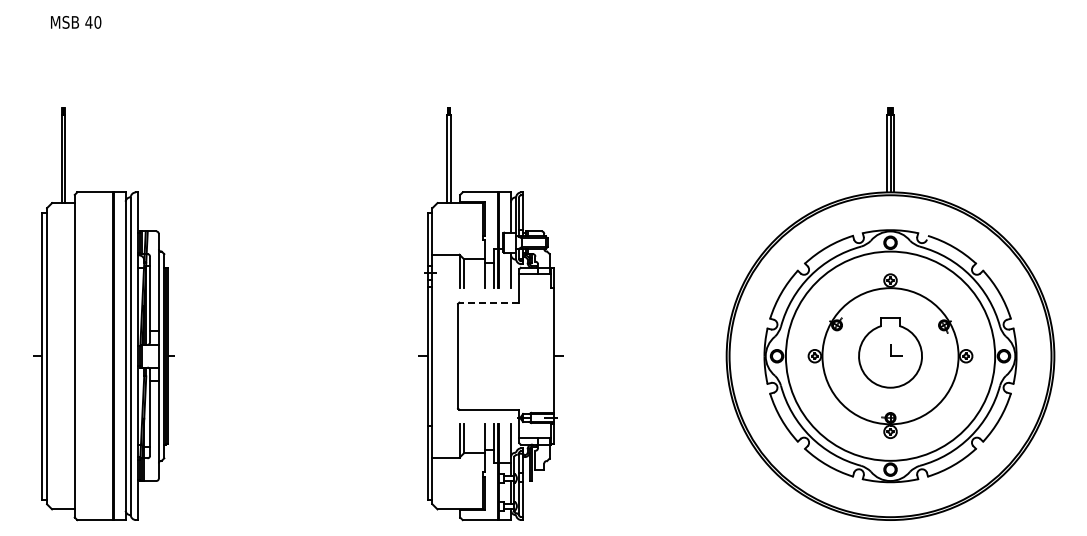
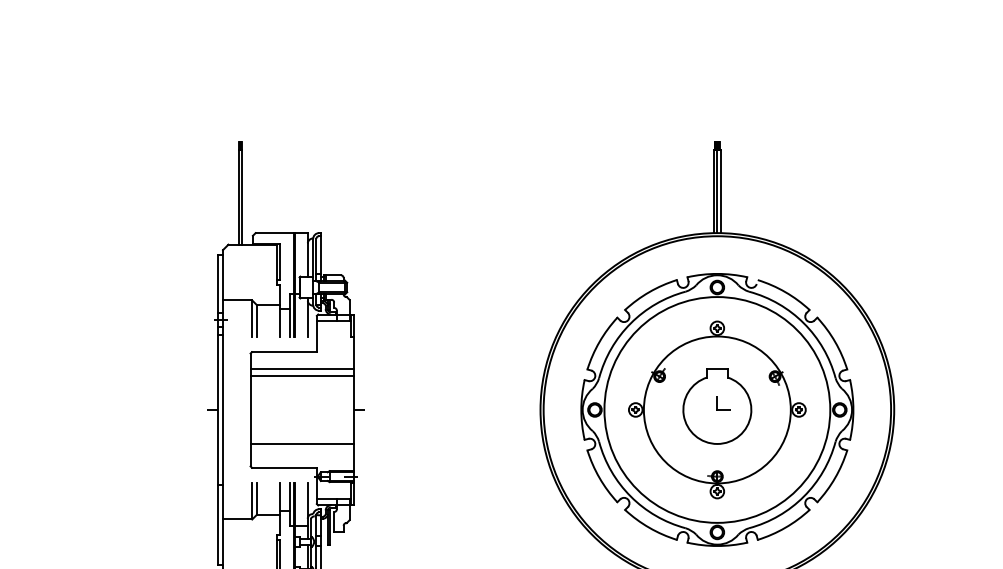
line: (488, 302) -> (283, 351), dashed -> solid
line: (505, 318) -> (301, 369), added
line: (505, 324) -> (301, 375), added
line: (505, 387) -> (301, 443), added

